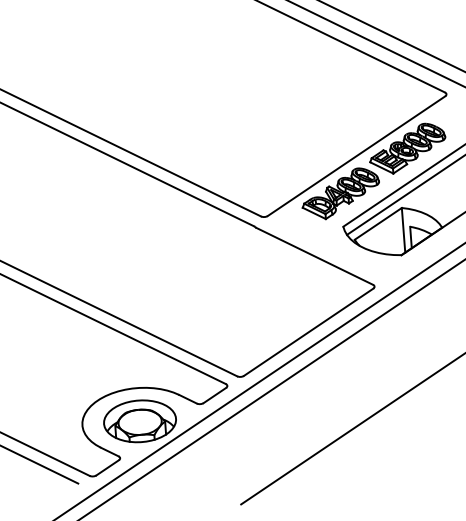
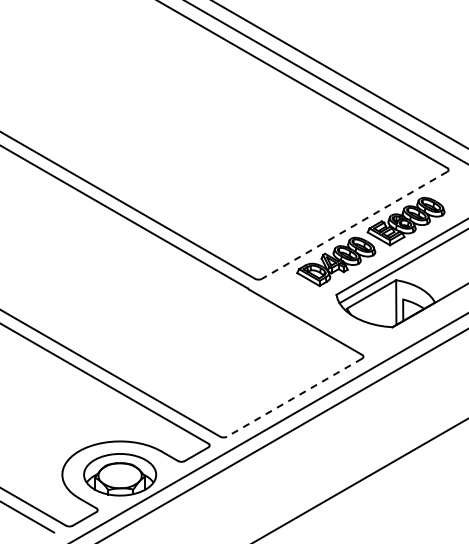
line: (356, 156) -> (354, 225), solid -> dashed
line: (308, 332) -> (294, 397), solid -> dashed

